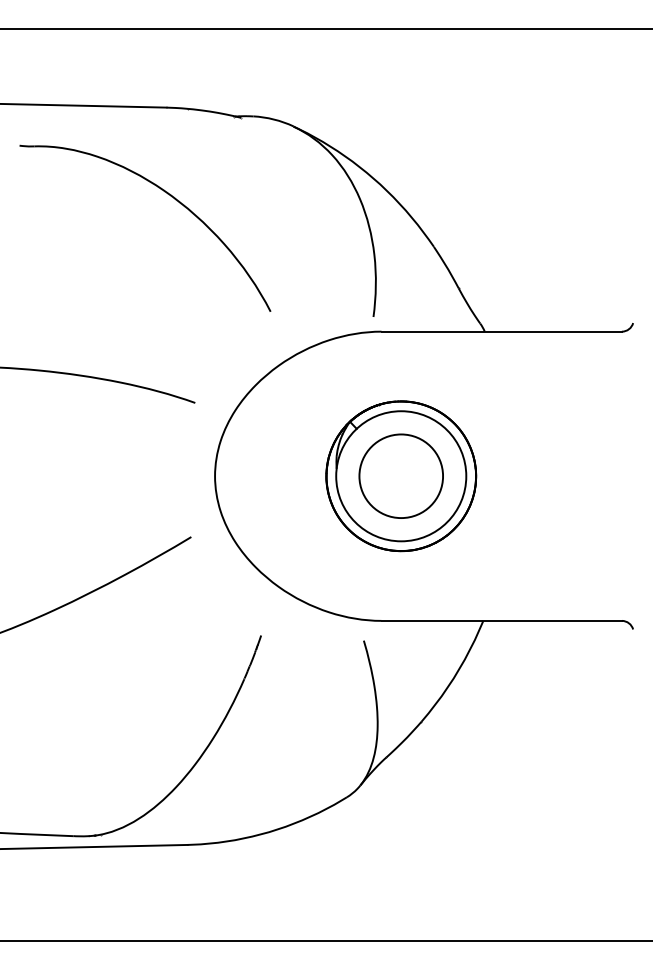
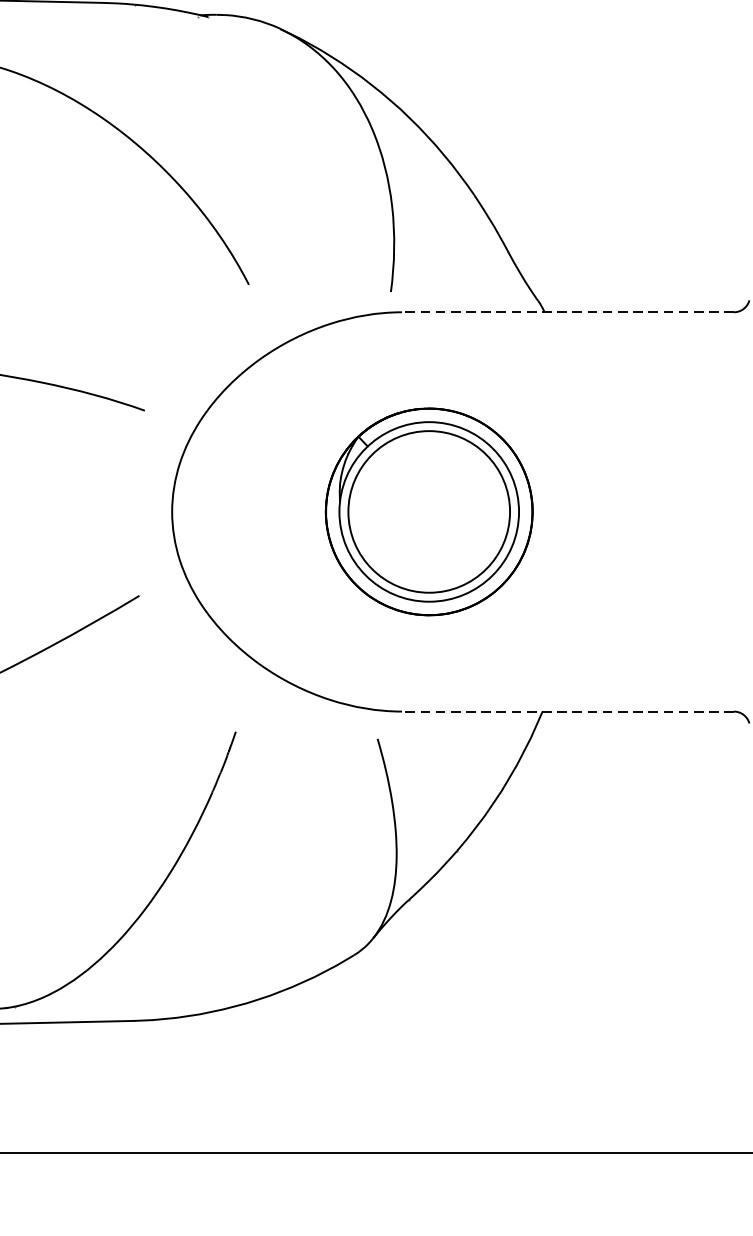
line: (501, 331) -> (567, 312), solid -> dashed
circle: (401, 476) -> (429, 512), size x1.4
line: (501, 620) -> (567, 711), solid -> dashed

